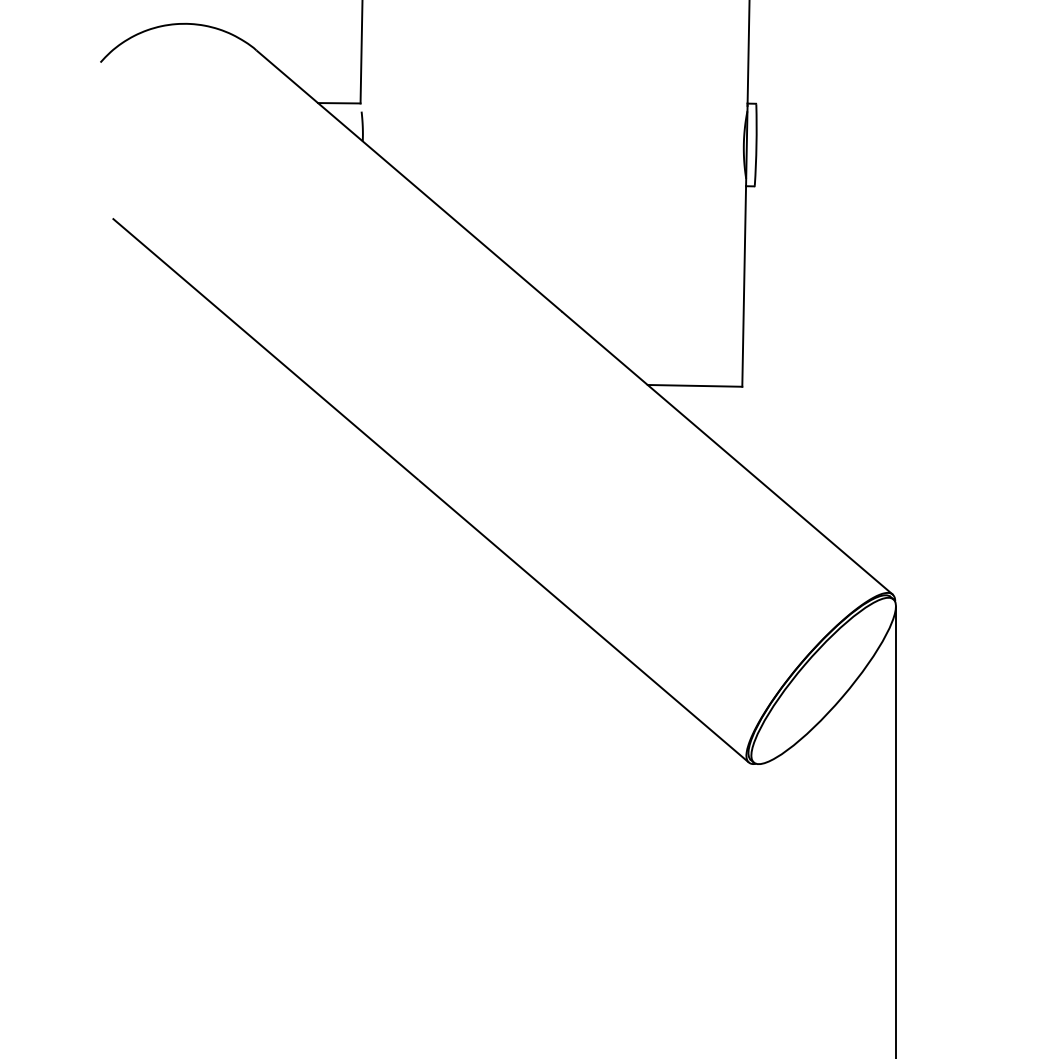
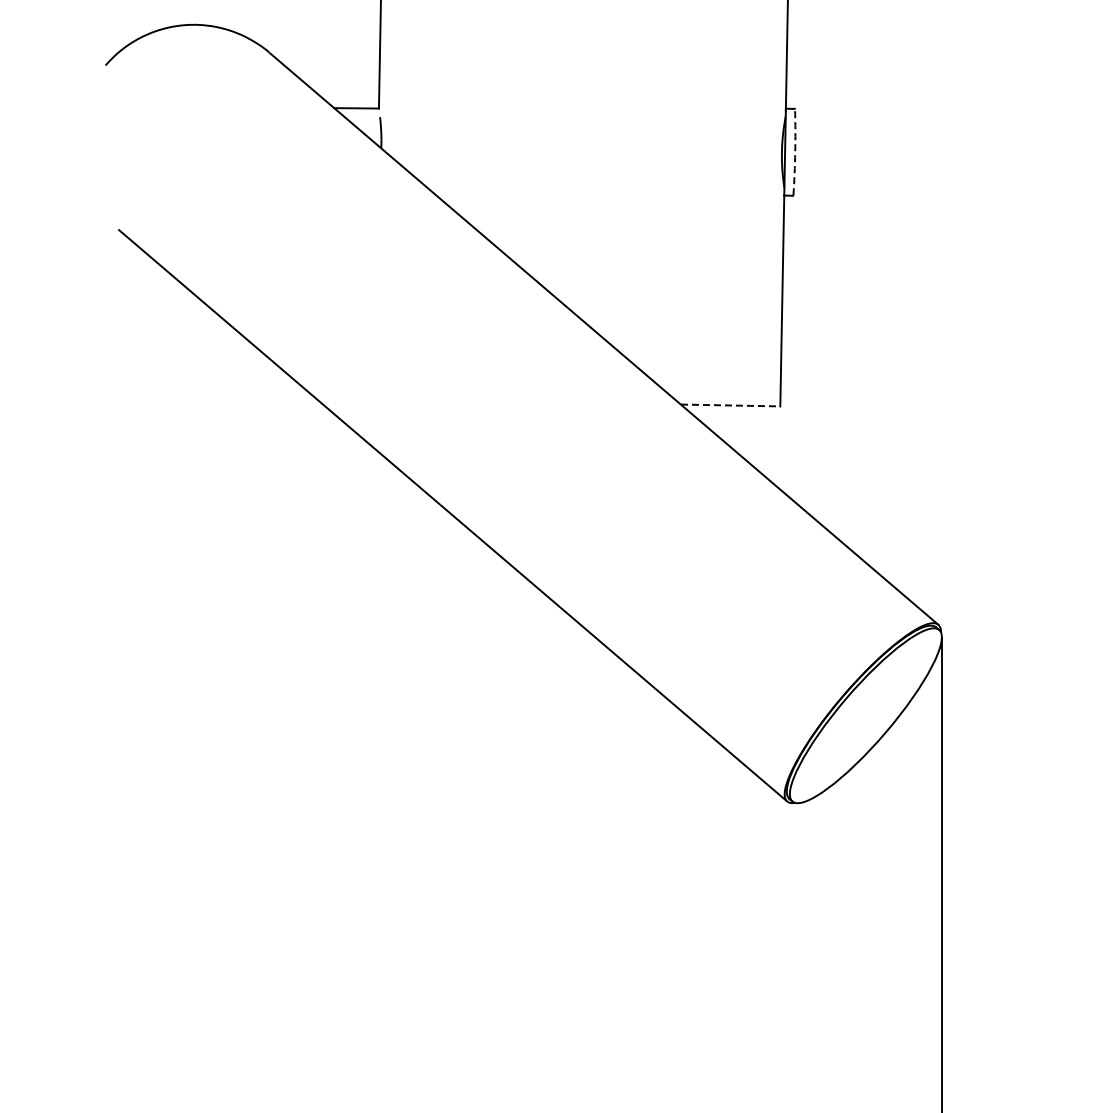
arc: (756, 145) -> (795, 152), solid -> dashed
line: (694, 385) -> (730, 405), solid -> dashed

